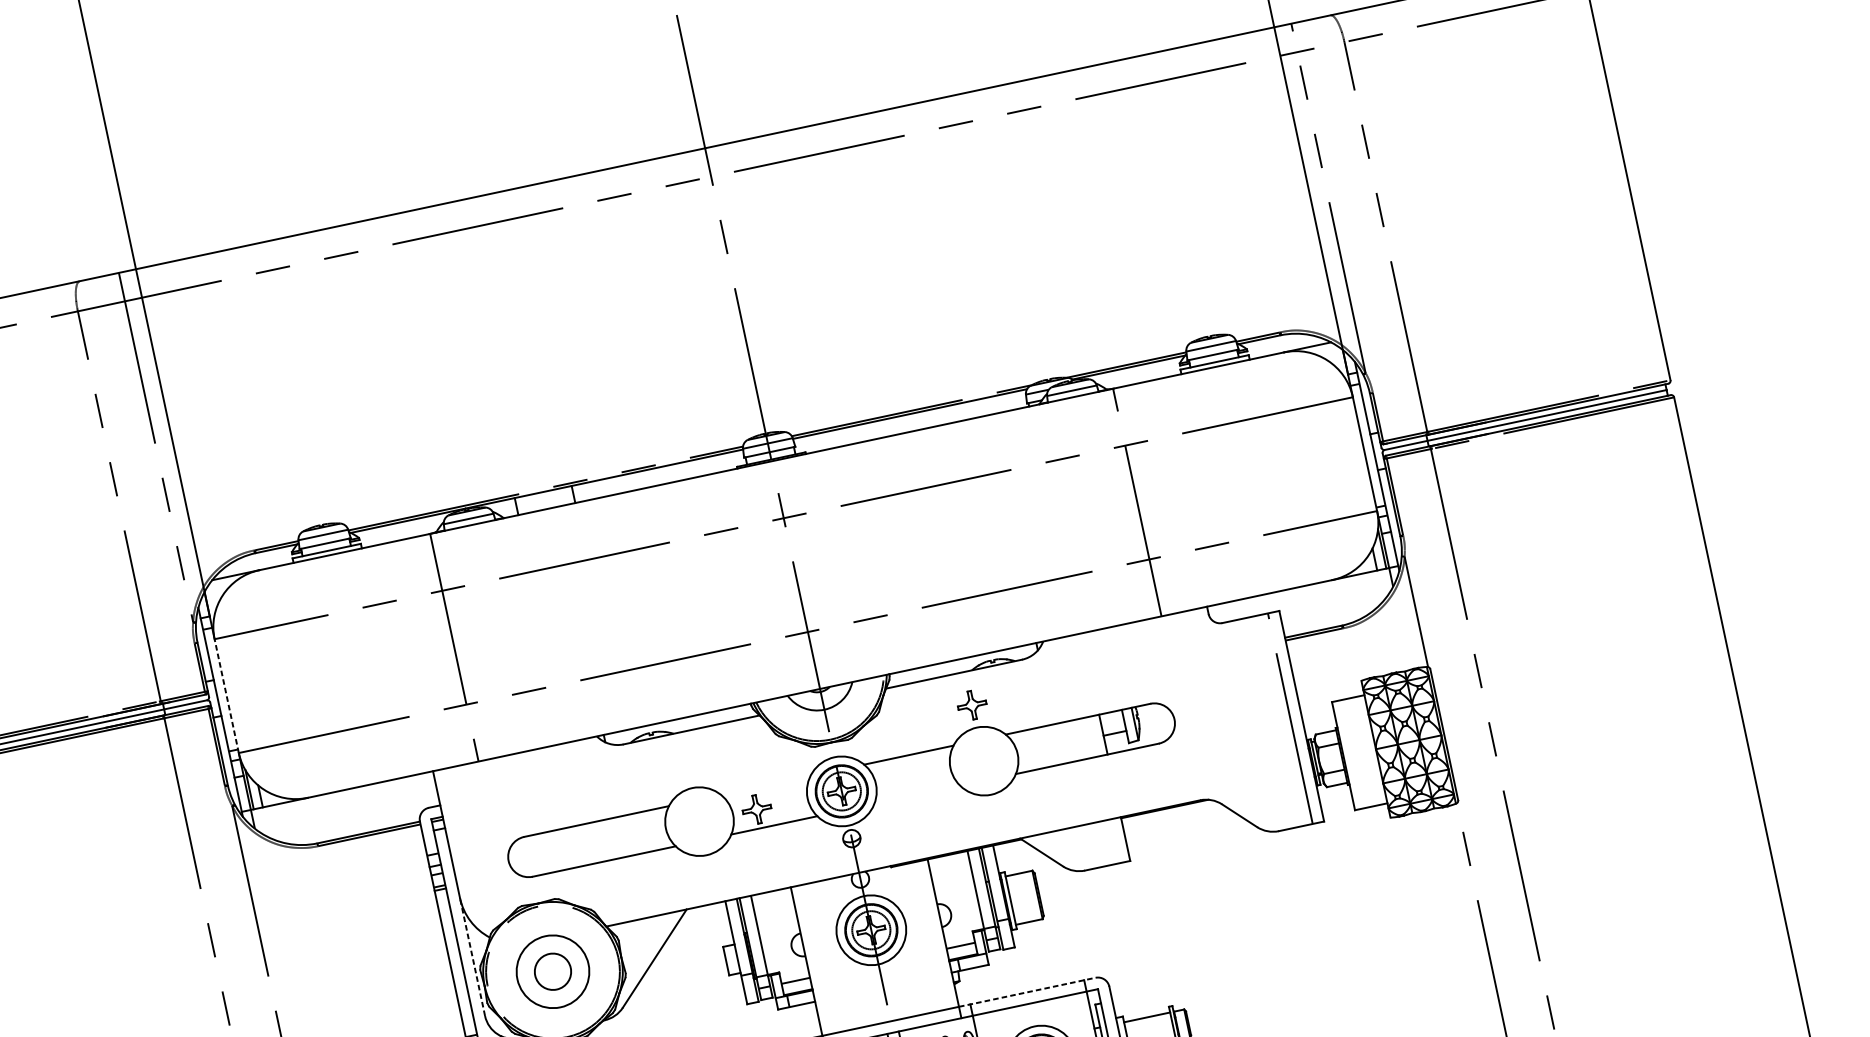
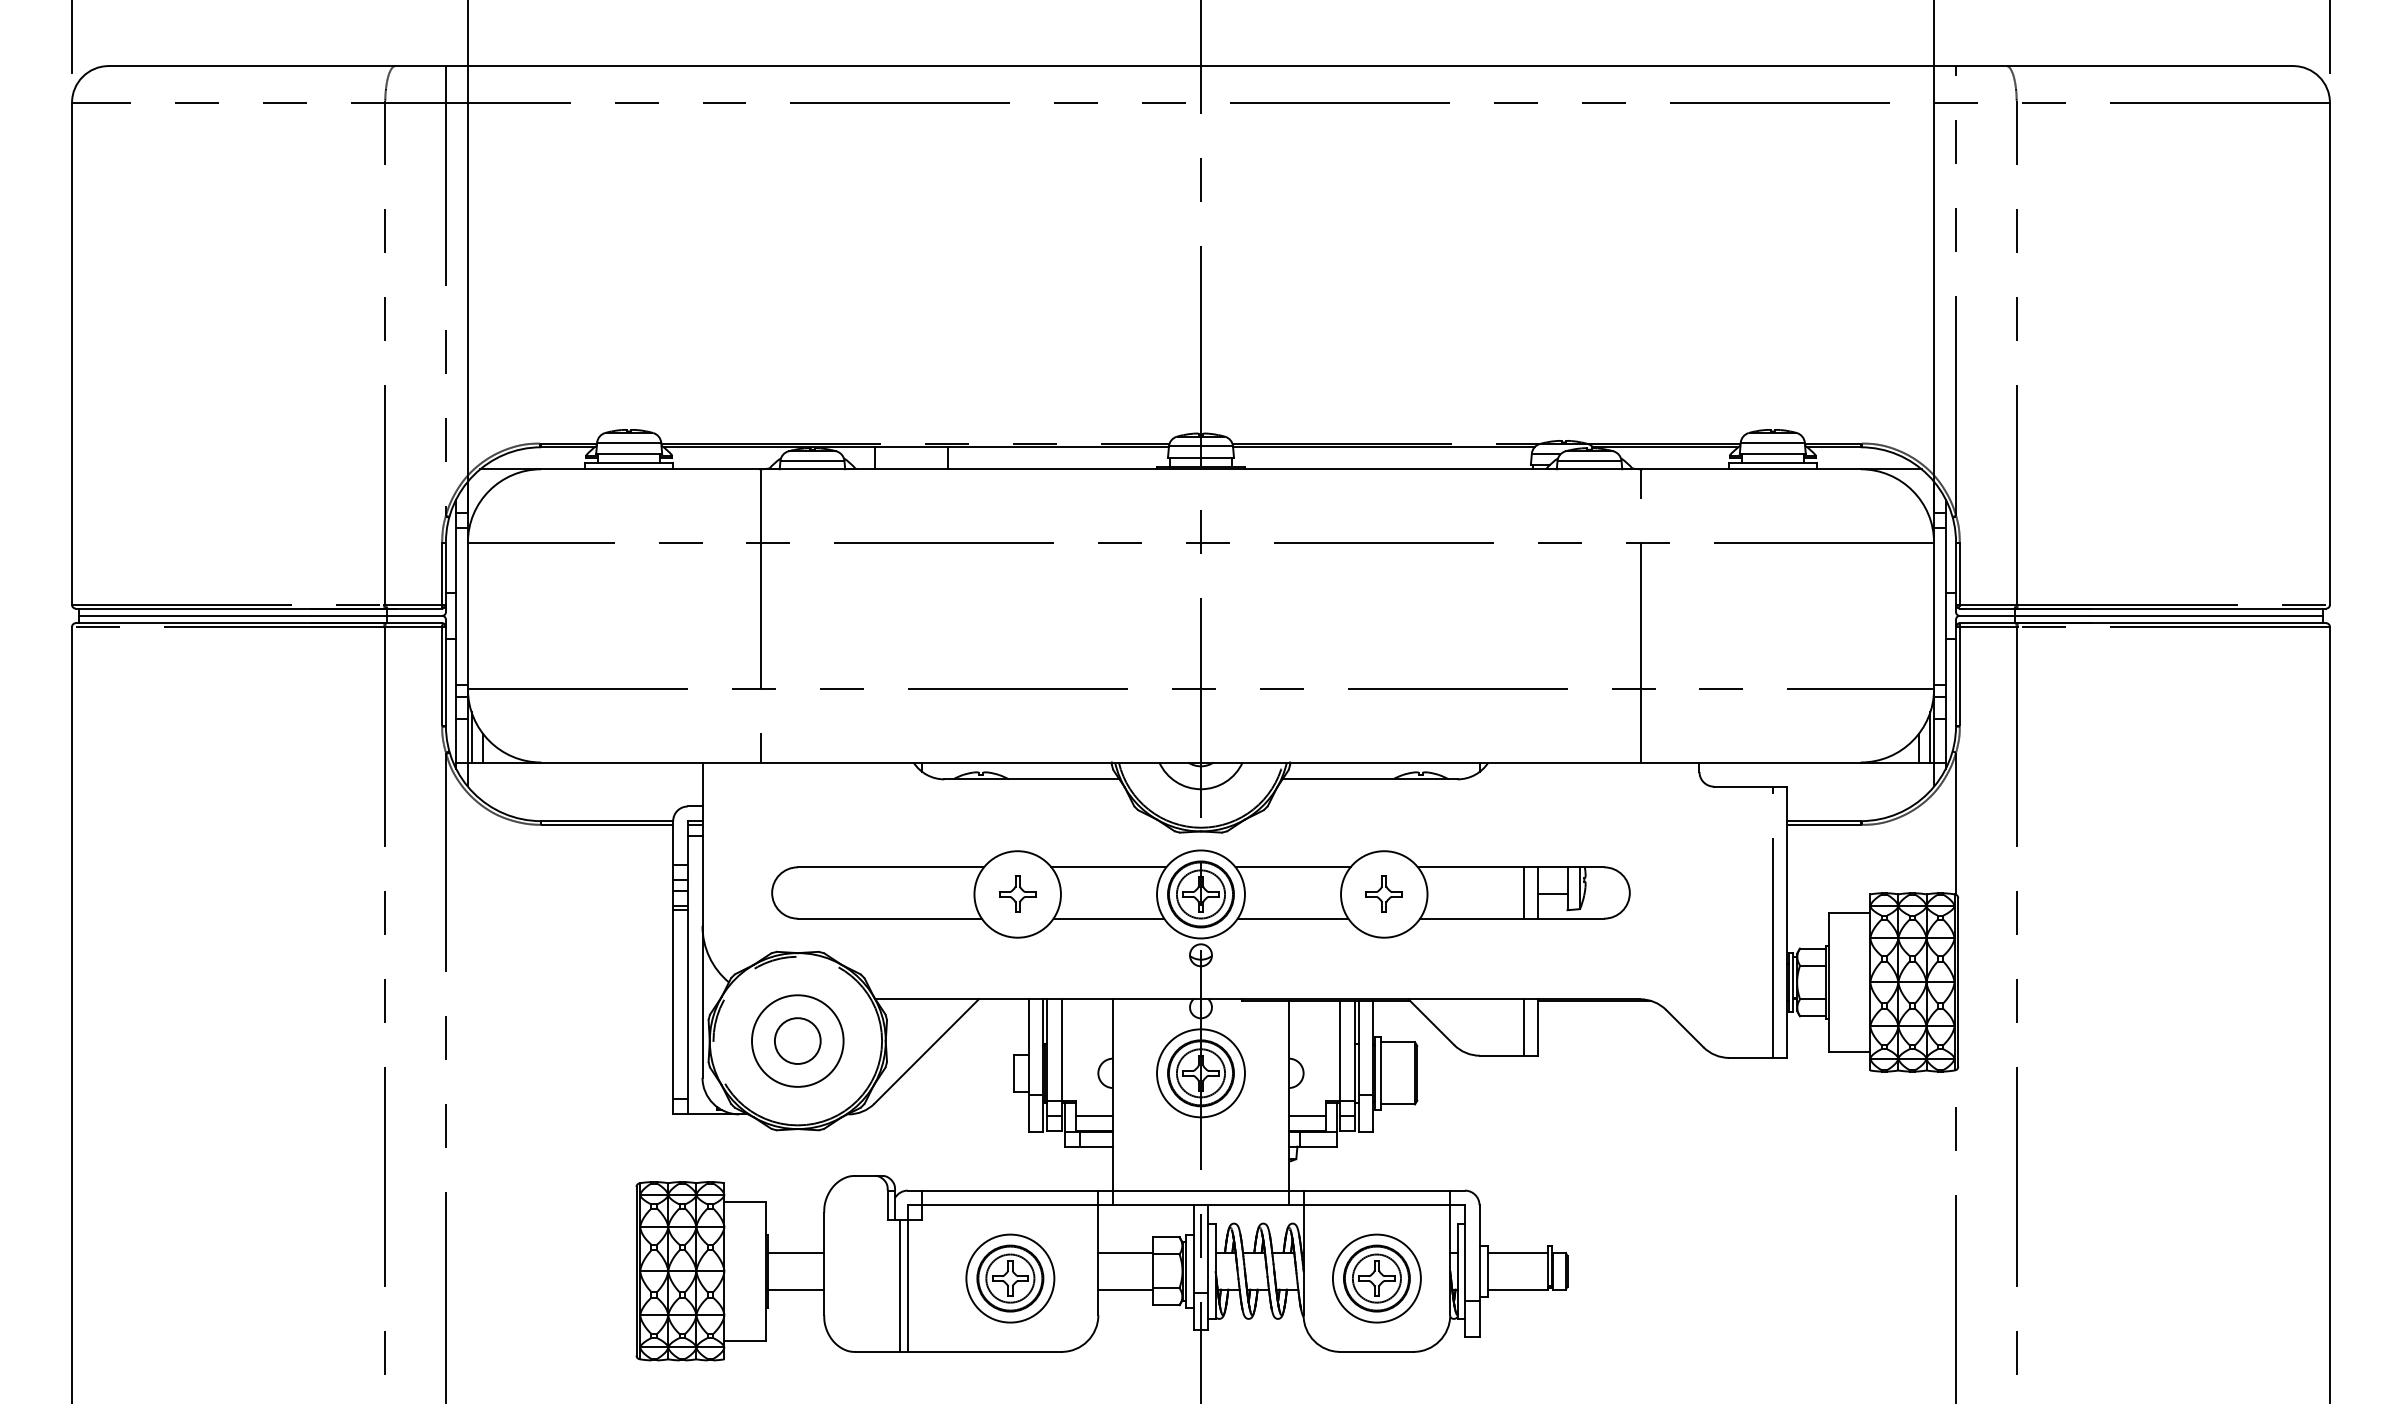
line: (226, 695) -> (467, 615), dashed -> solid
part: (971, 704) -> (1383, 893), moved
line: (1091, 736) -> (1523, 892), added
line: (765, 785) -> (1108, 867), added
line: (916, 794) -> (1292, 918), added
part: (756, 808) -> (1017, 893), moved
line: (1114, 841) -> (1523, 1027), added
line: (472, 956) -> (702, 1001), dashed -> solid
line: (1026, 992) -> (1376, 1190), dashed -> solid

